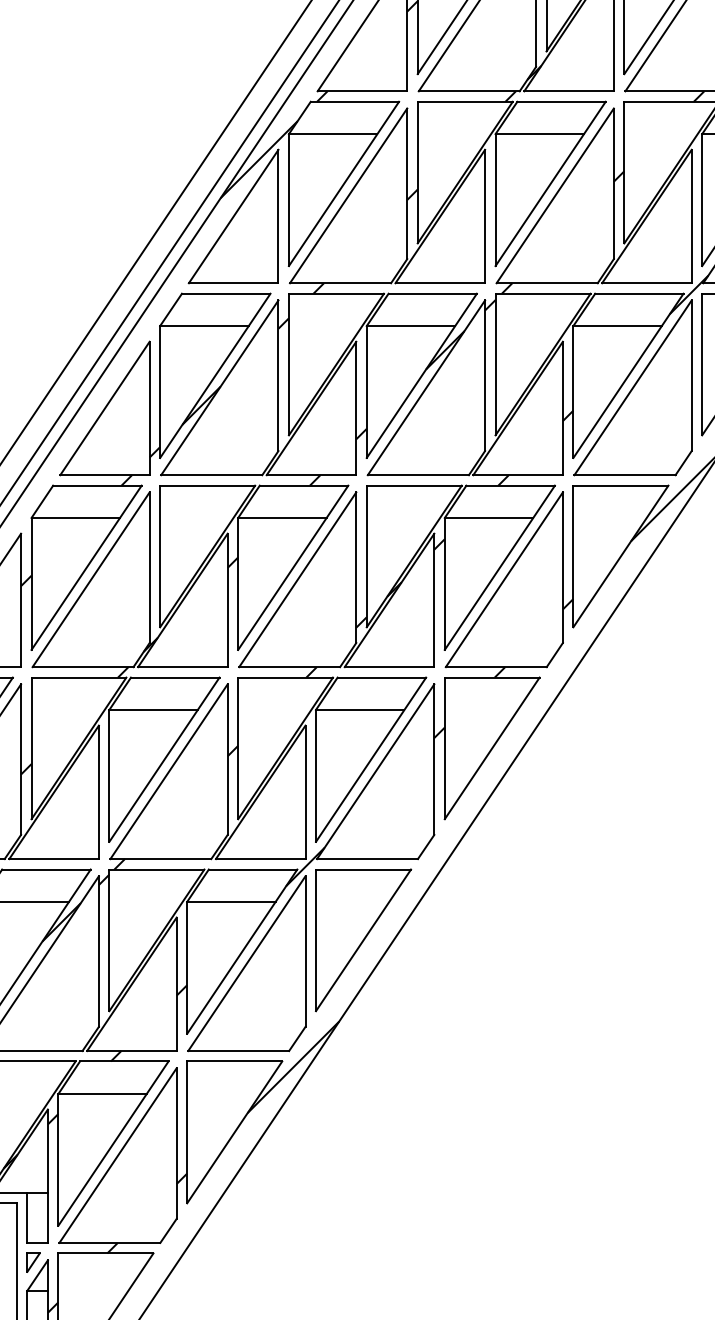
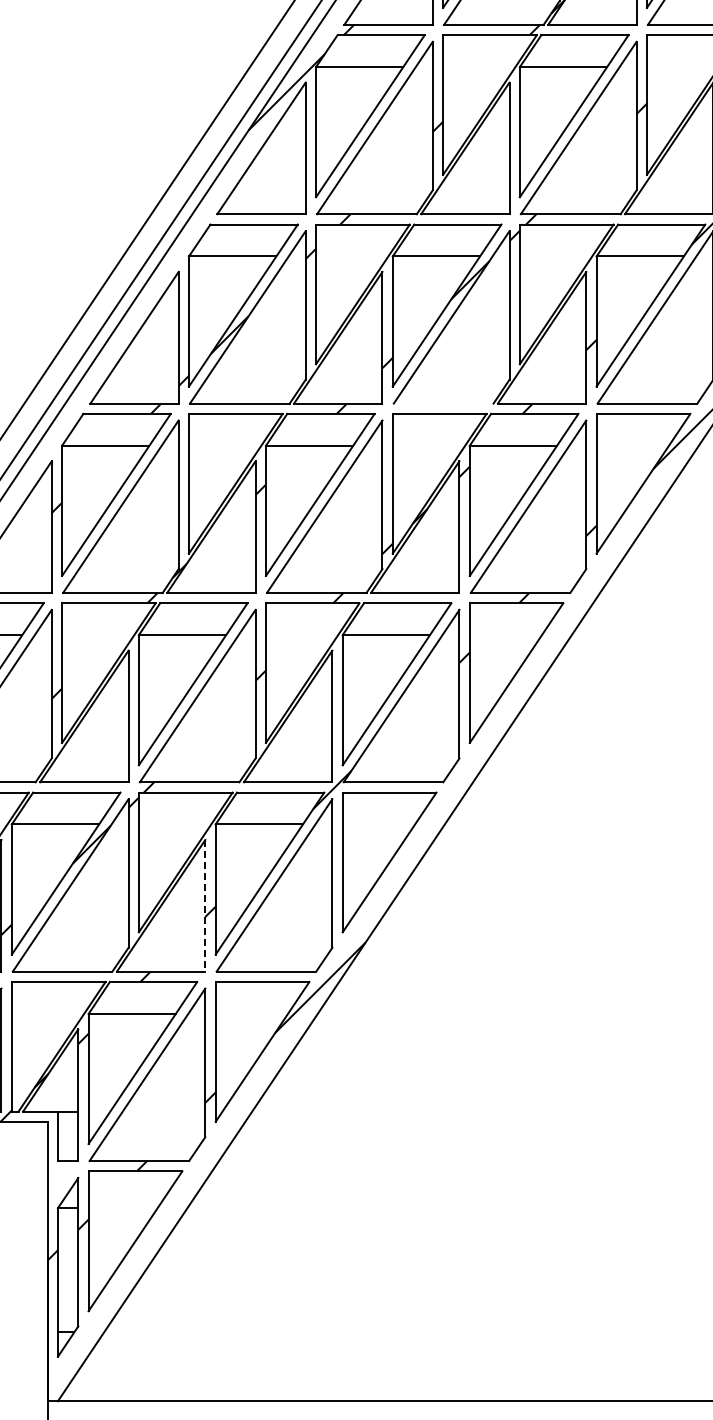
line: (418, 475) -> (443, 403), removed
line: (176, 983) -> (205, 905), solid -> dashed
part: (32, 1262) -> (63, 1180), removed

